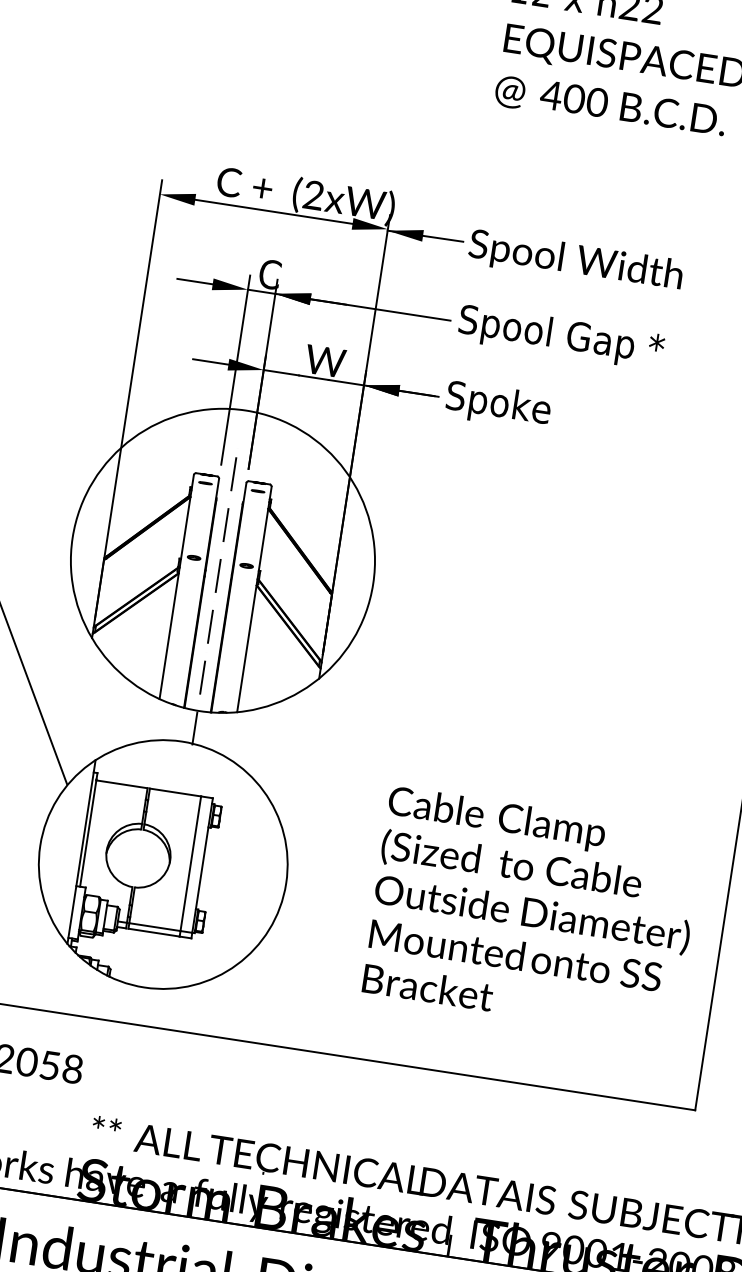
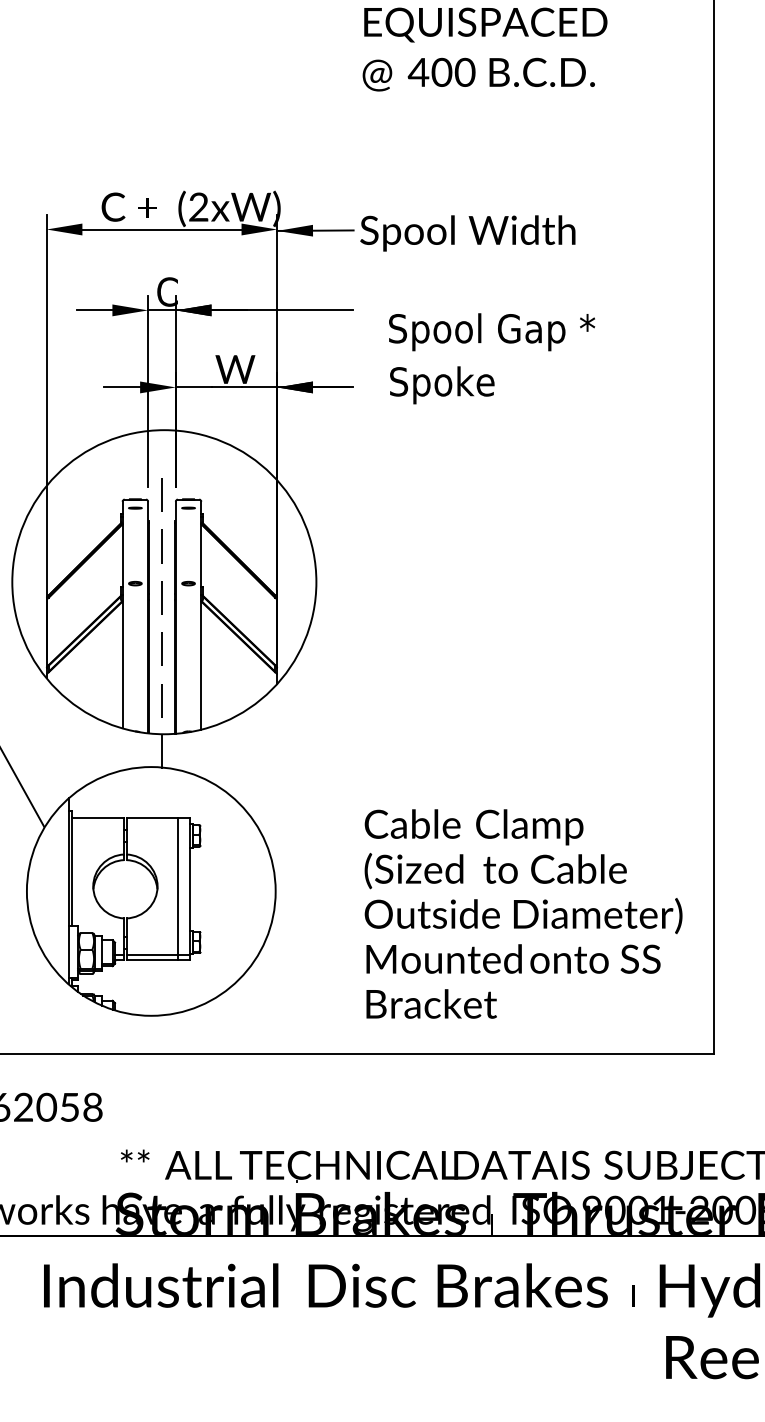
text: (561, 337) -> (492, 332), moved
text: (498, 406) -> (442, 385), moved
text: (532, 912) -> (523, 913), moved

